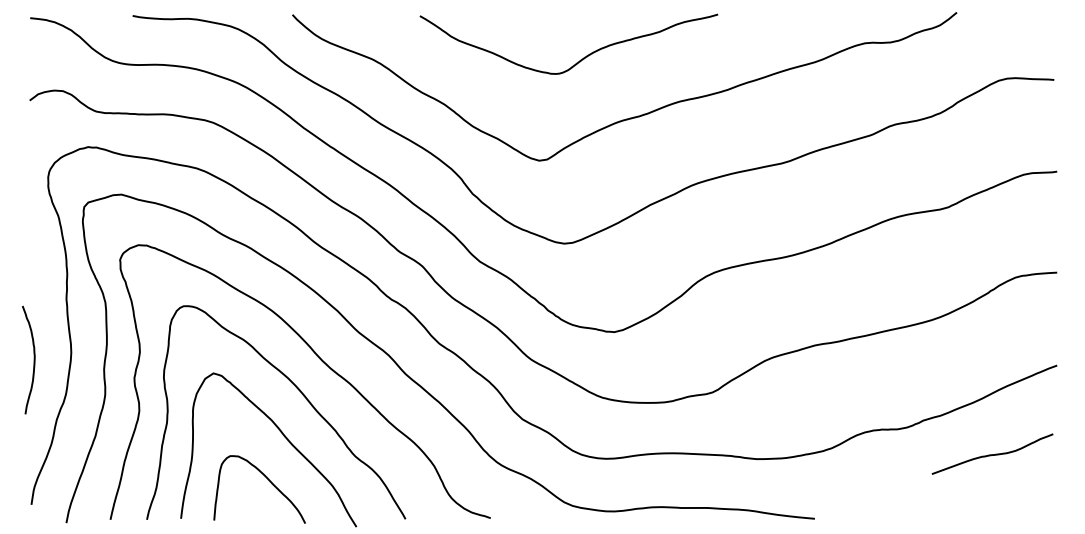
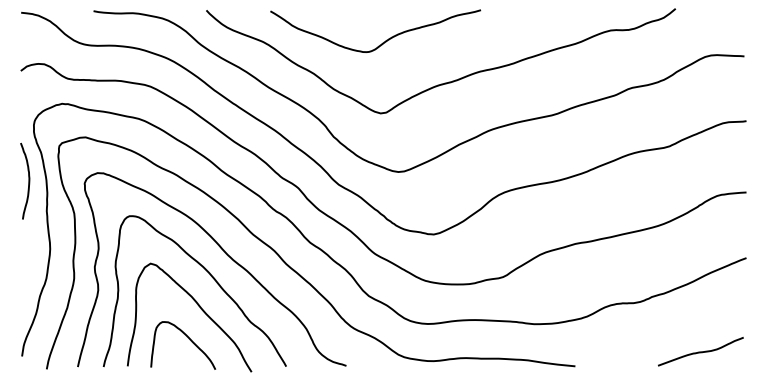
curve: (578, 60) -> (382, 42), moved
curve: (33, 359) -> (28, 180), moved
curve: (992, 453) -> (700, 351), moved

